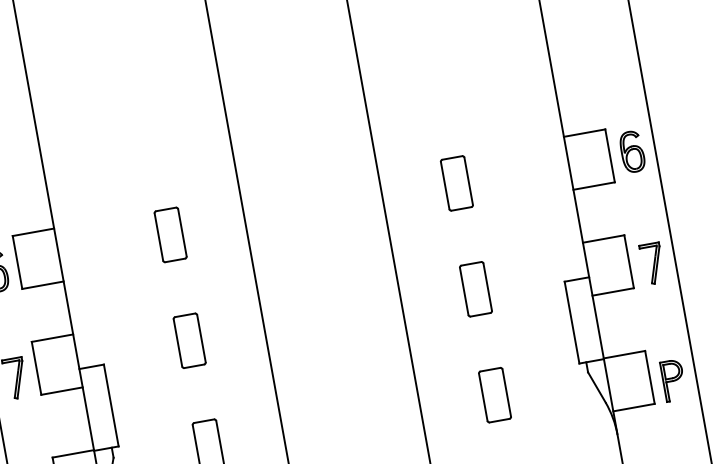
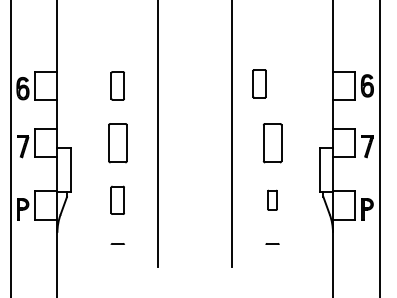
part: (456, 182) -> (259, 83), moved
part: (475, 288) -> (272, 142), size x1.4
part: (188, 339) -> (117, 142), size x1.4
part: (494, 393) -> (272, 199), size x0.7

